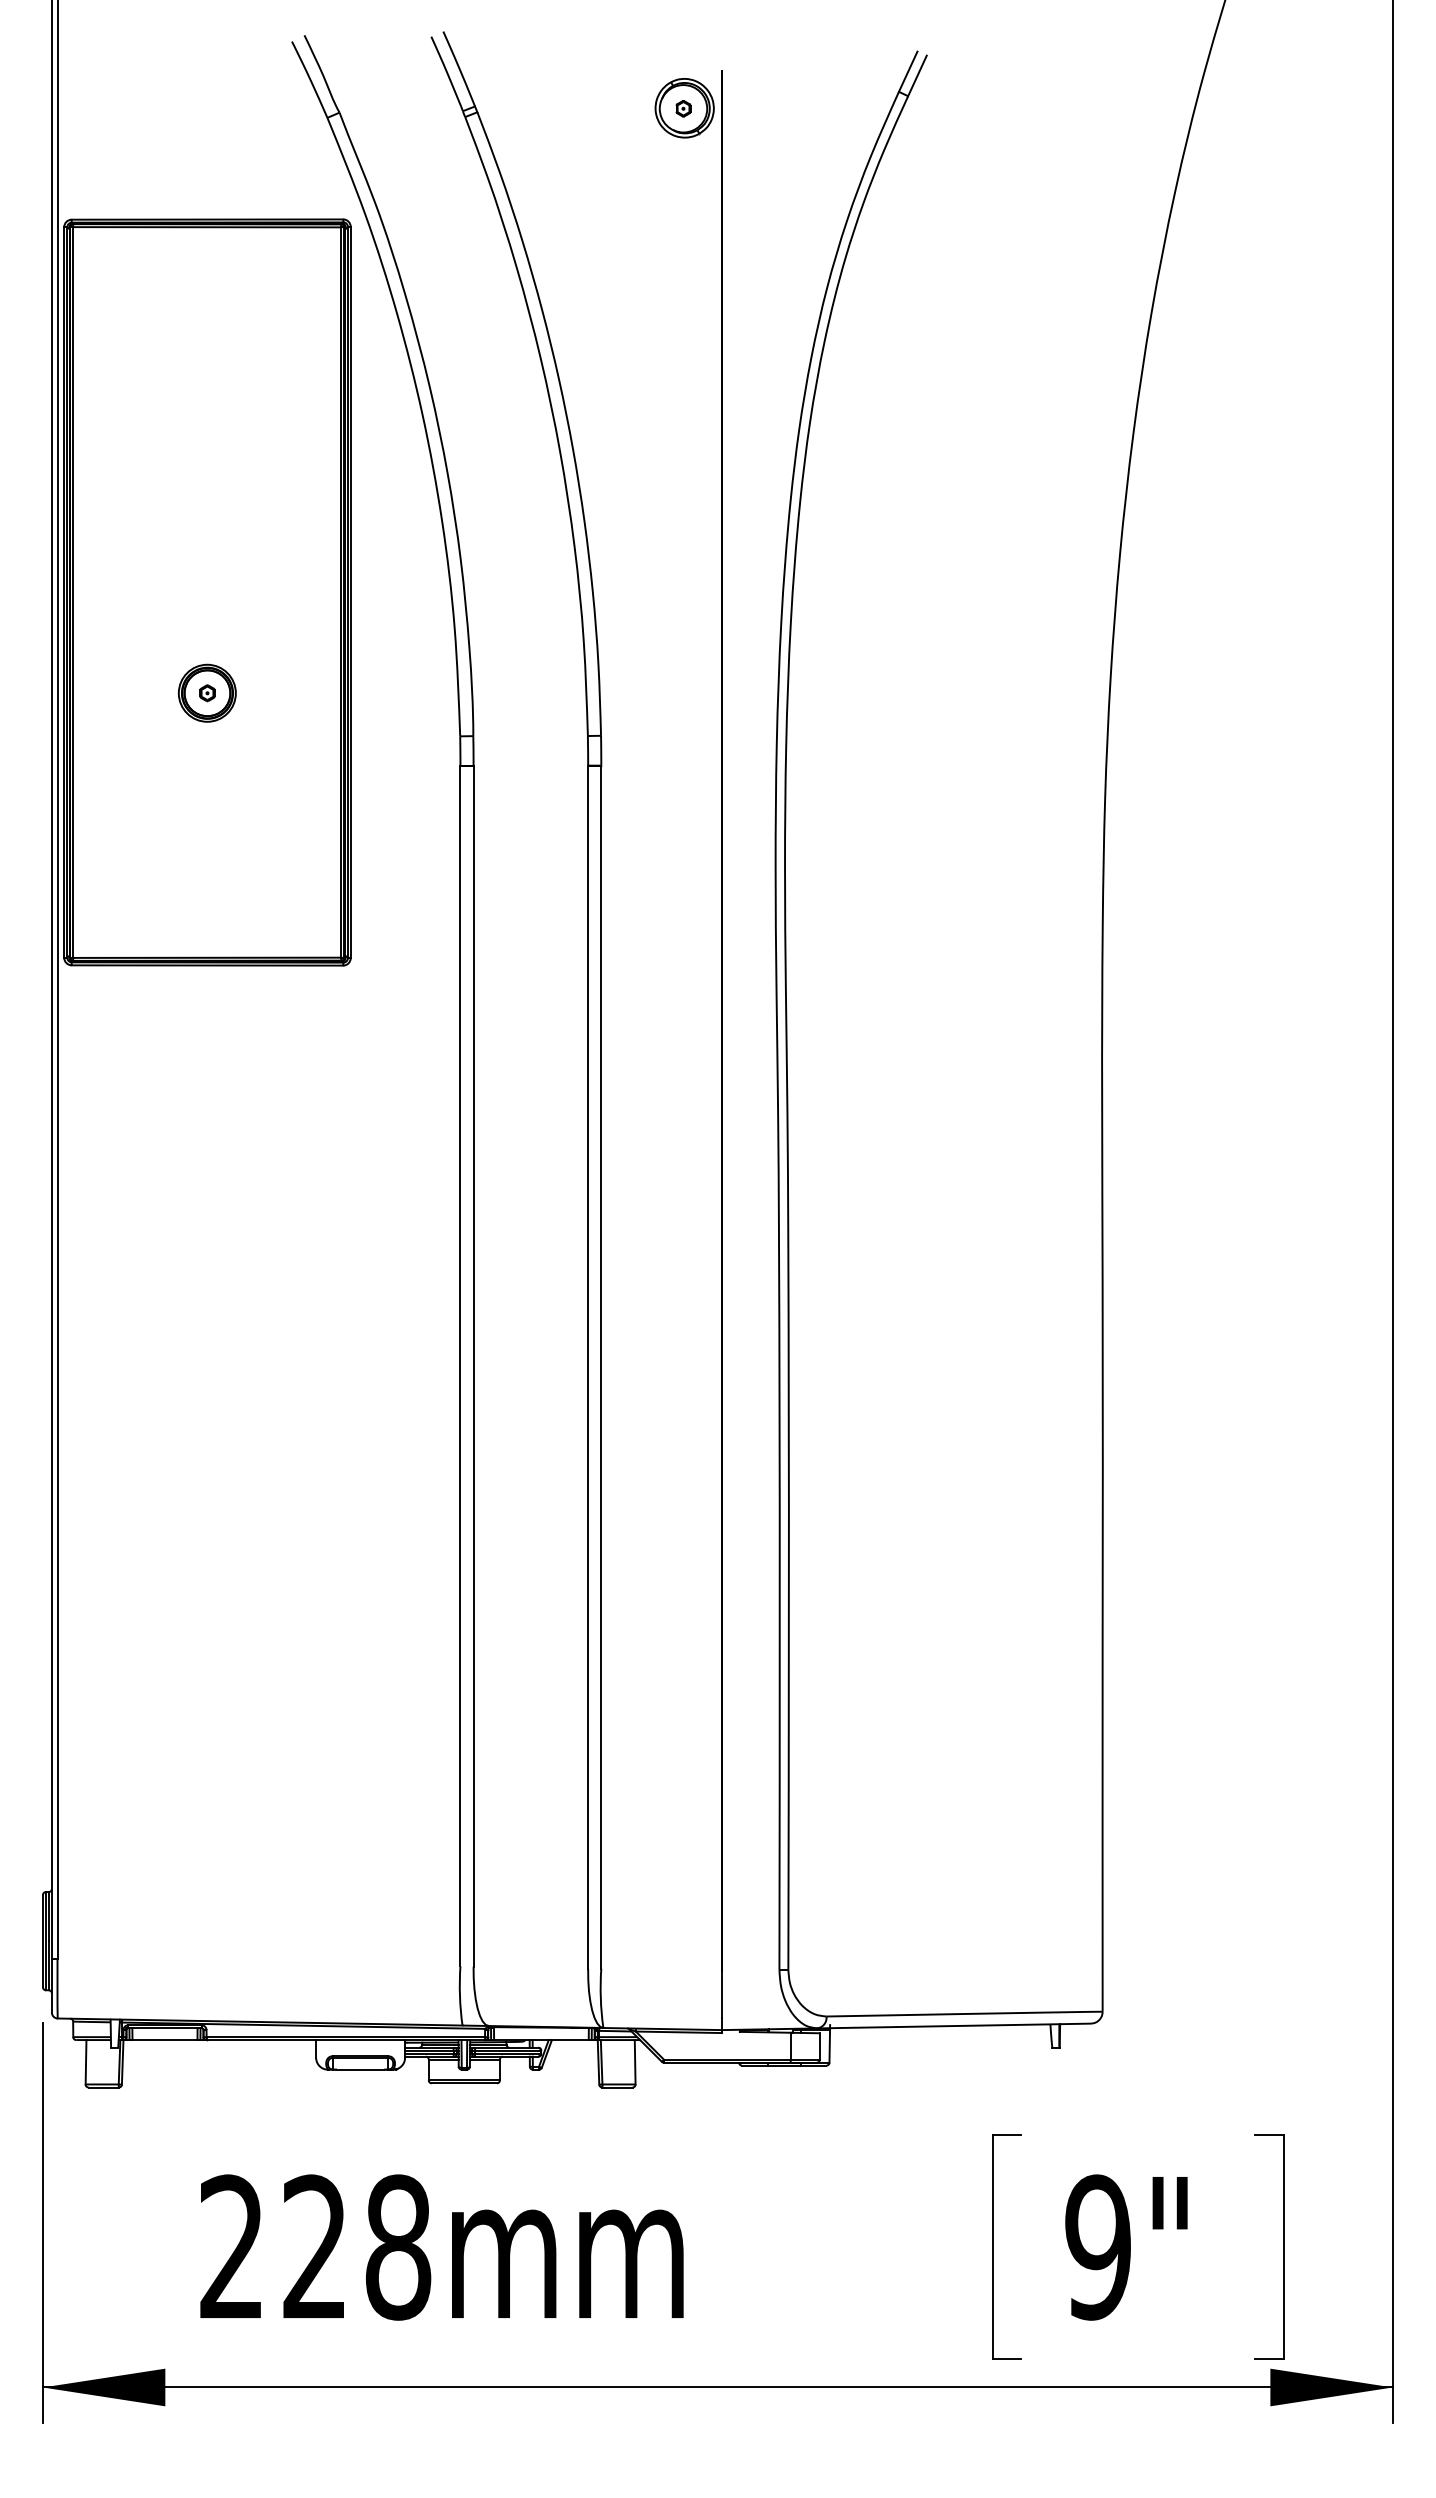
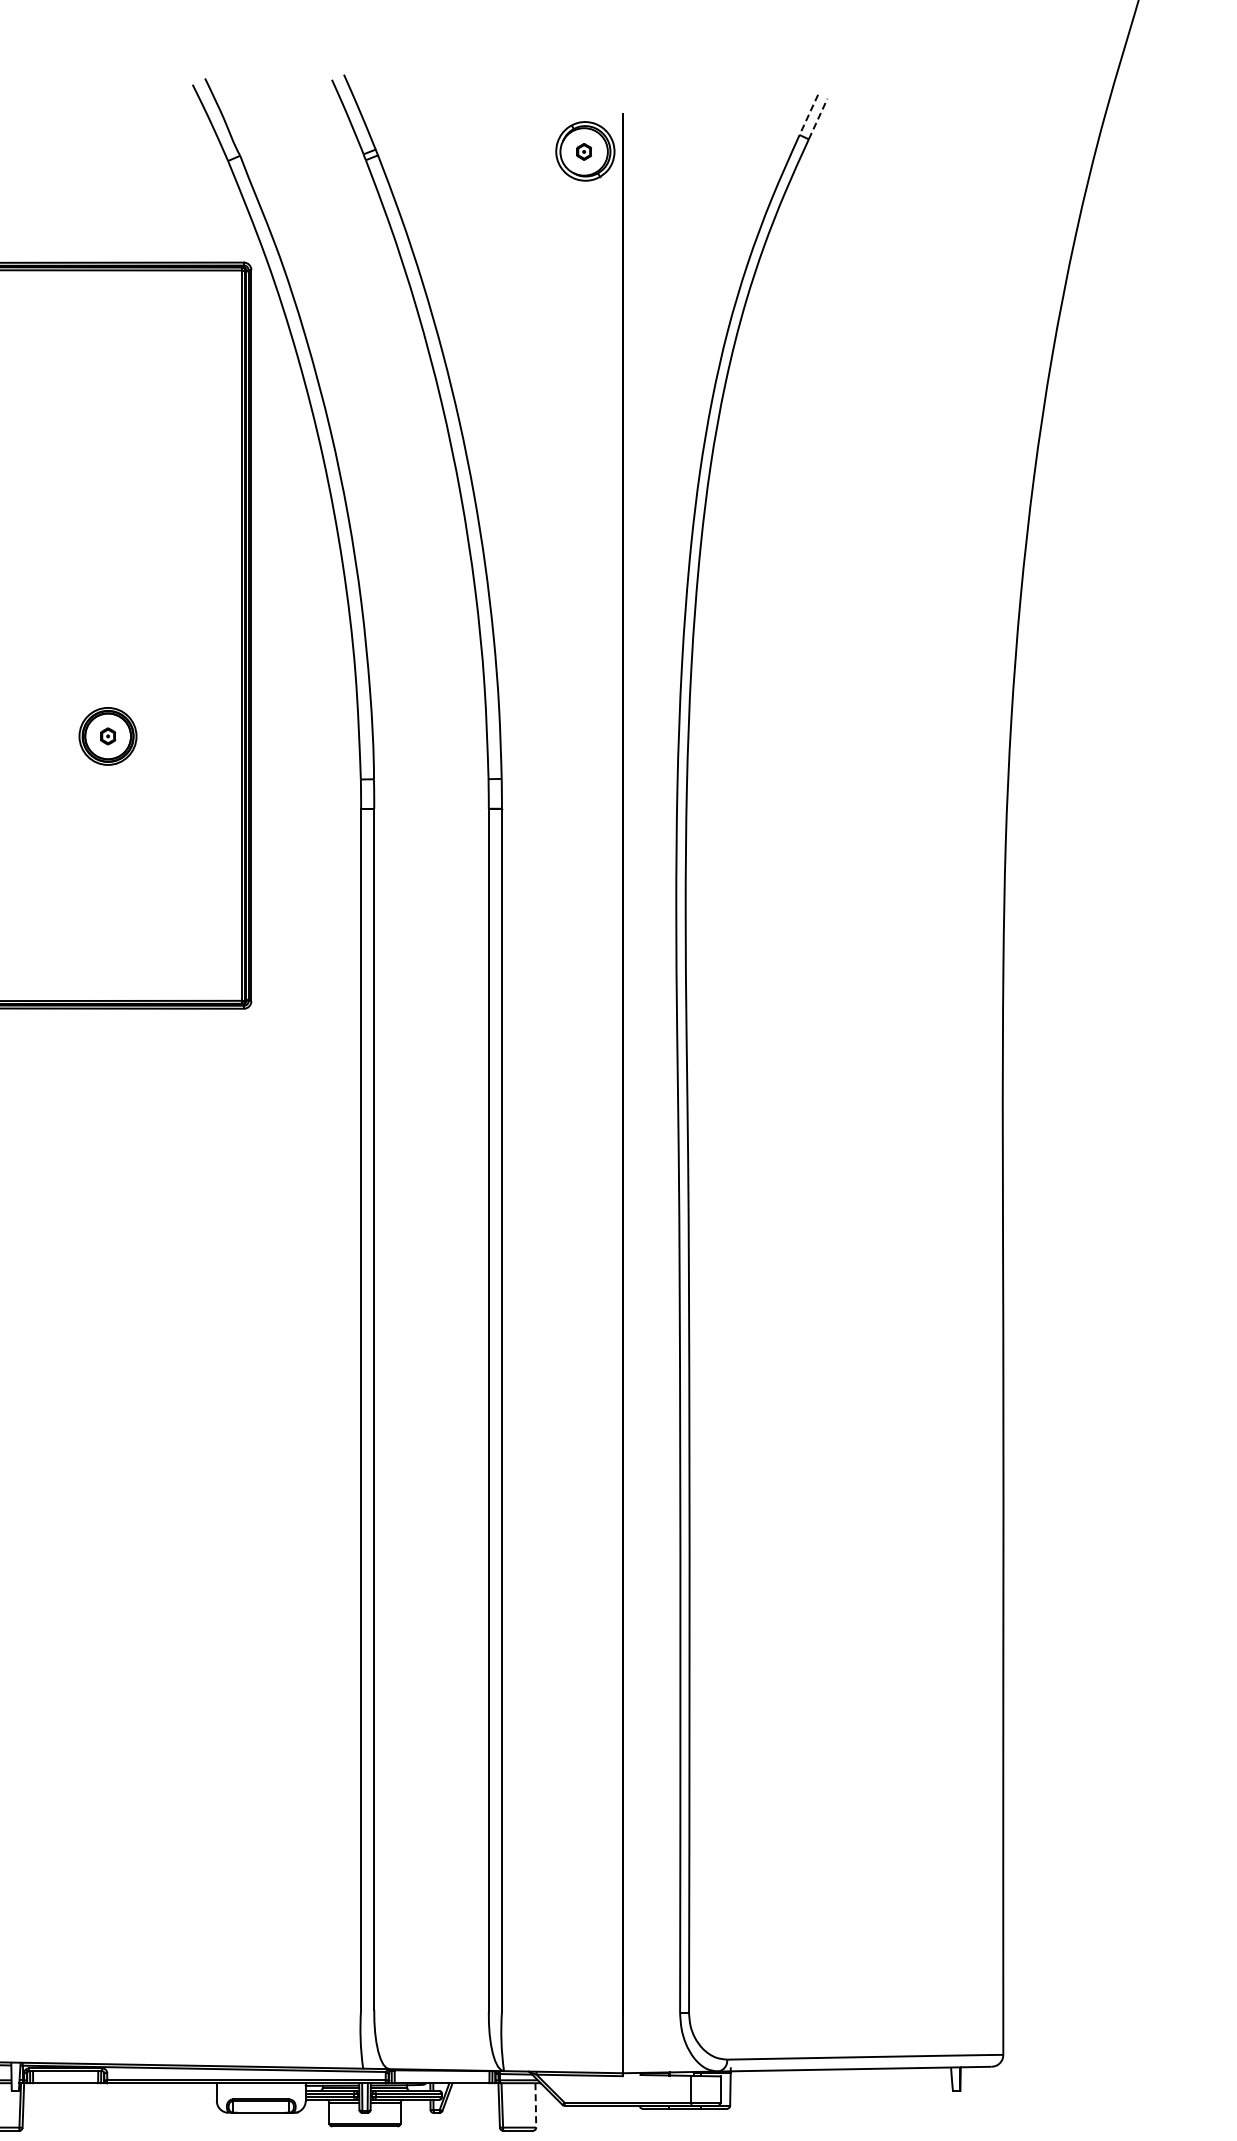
line: (908, 72) -> (809, 115), solid -> dashed
line: (917, 75) -> (818, 118), solid -> dashed
line: (635, 2062) -> (536, 2105), solid -> dashed

